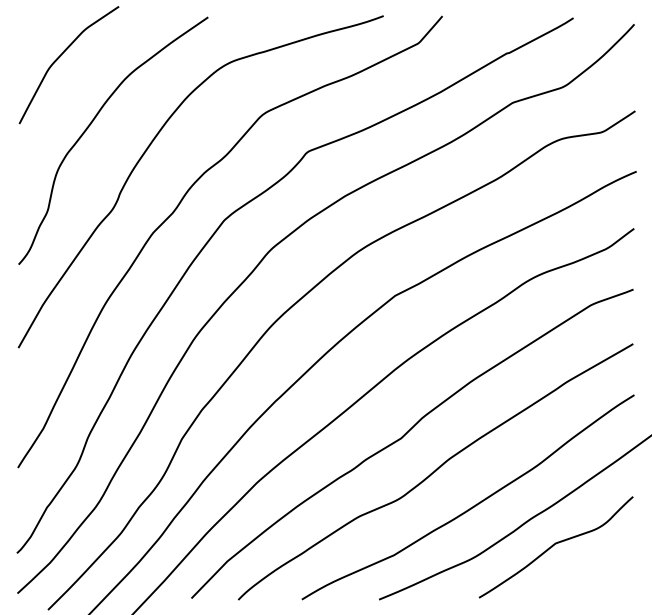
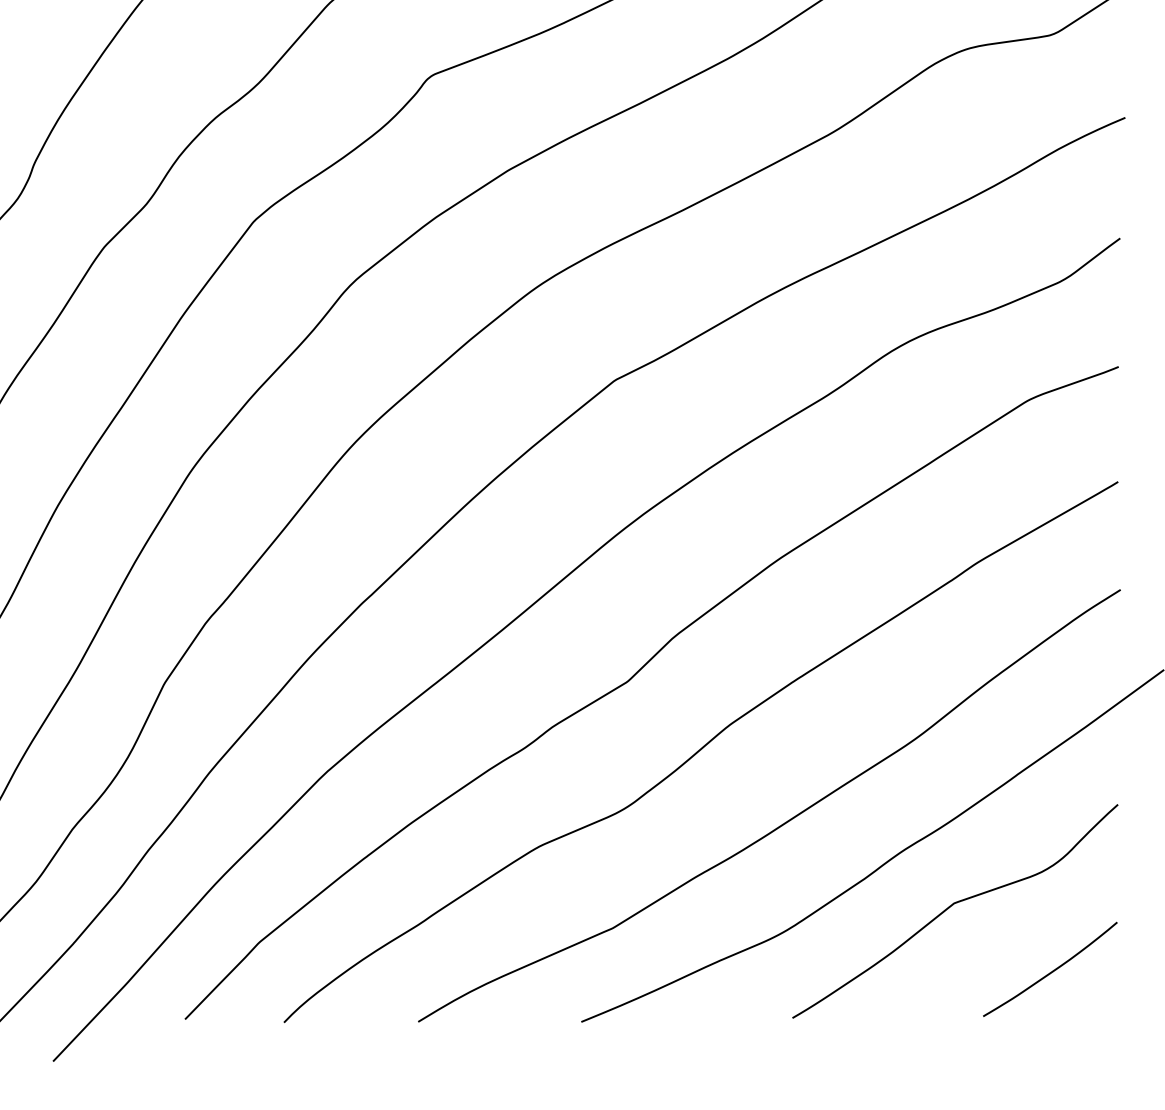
curve: (602, 574) -> (1053, 968), added

